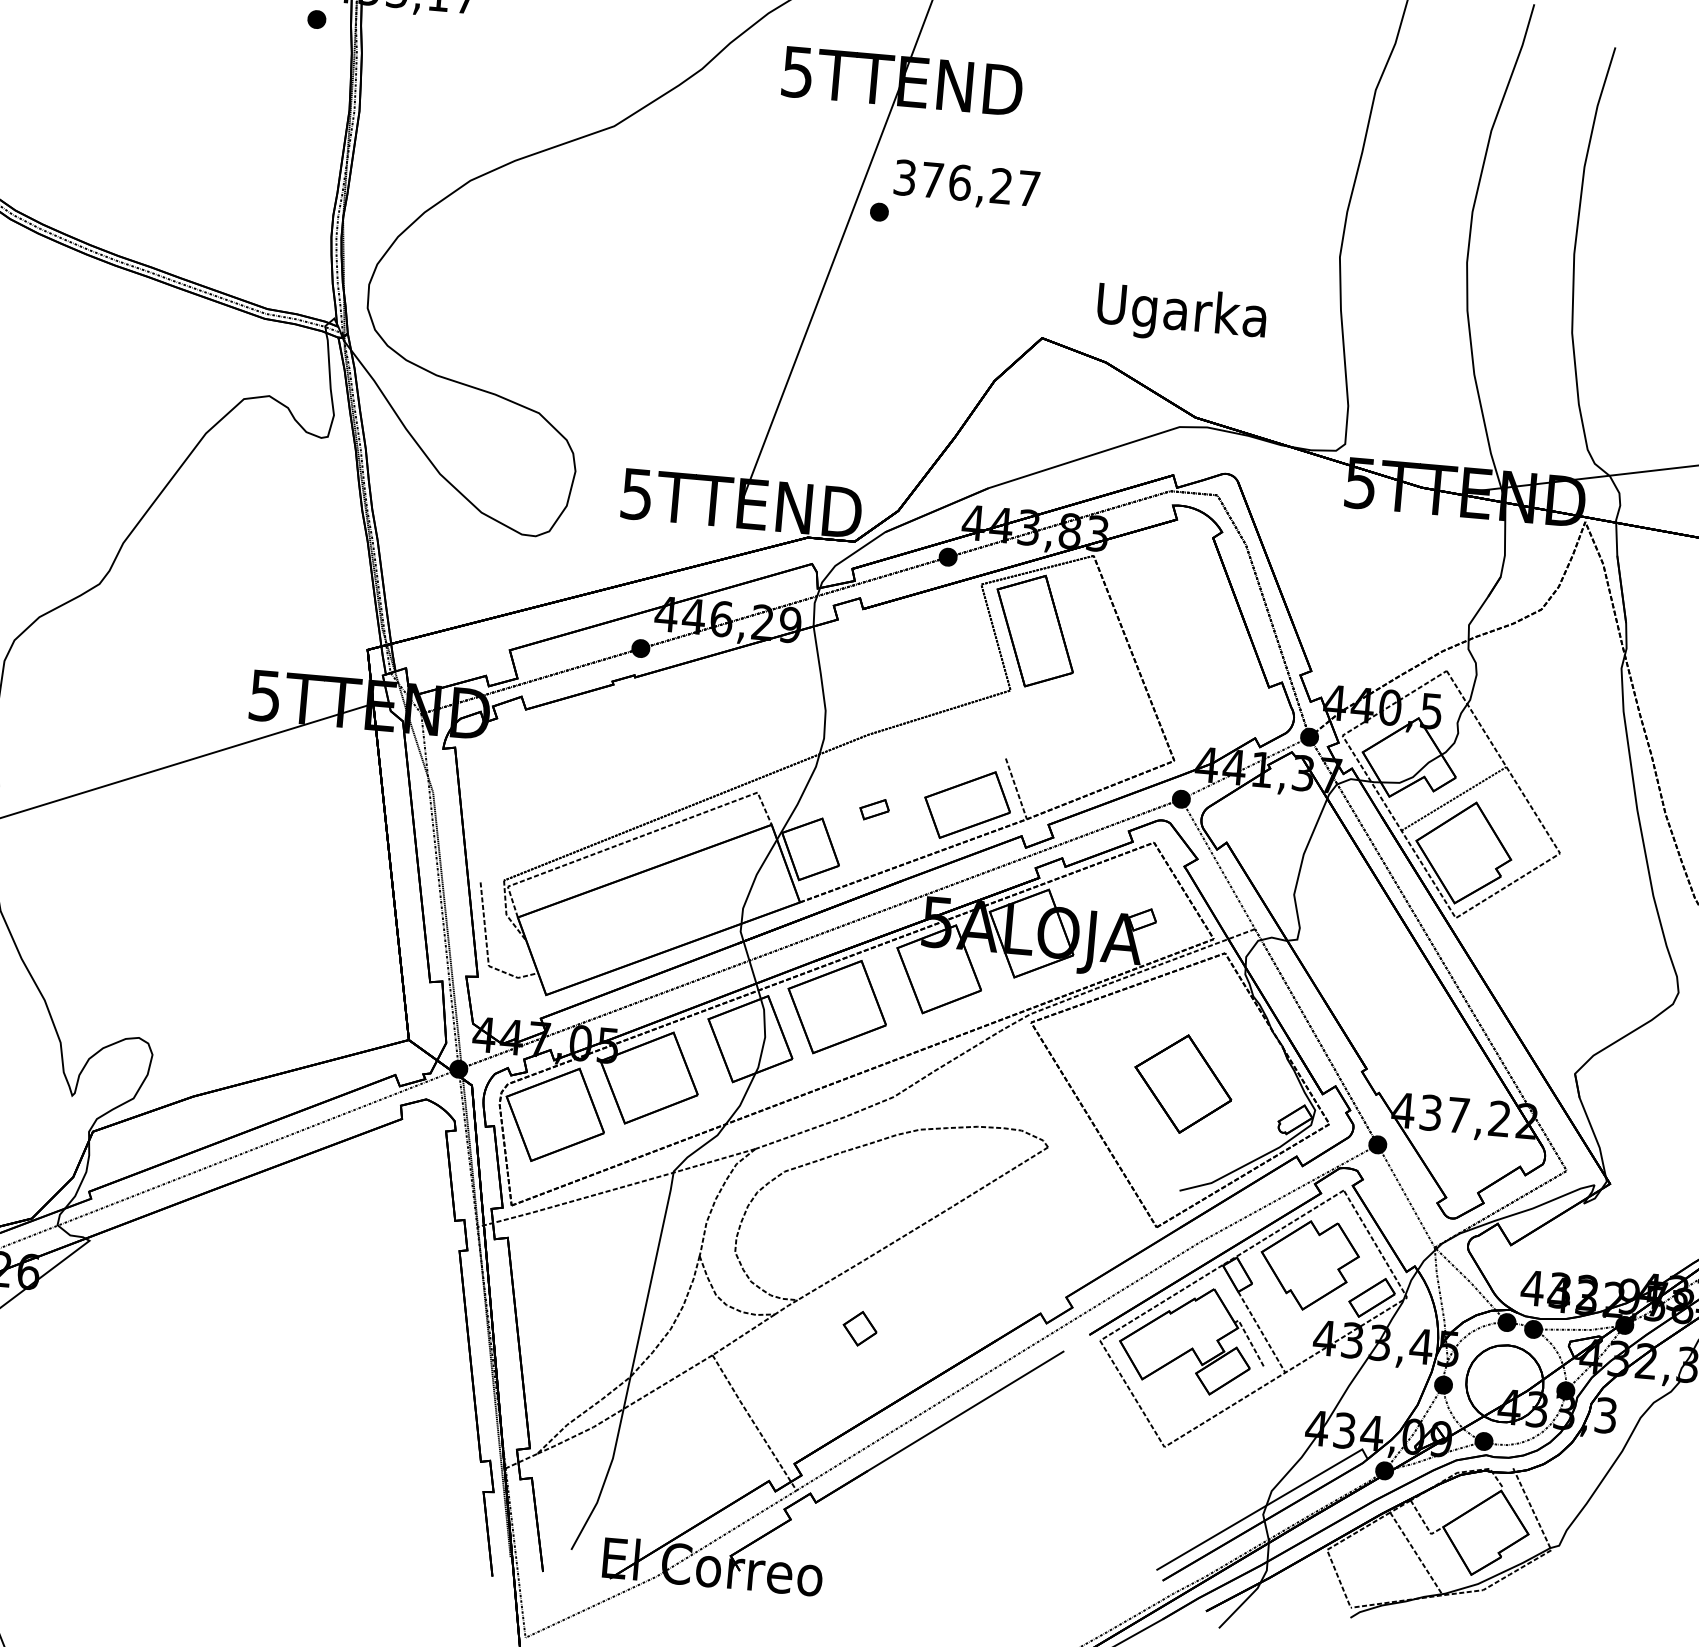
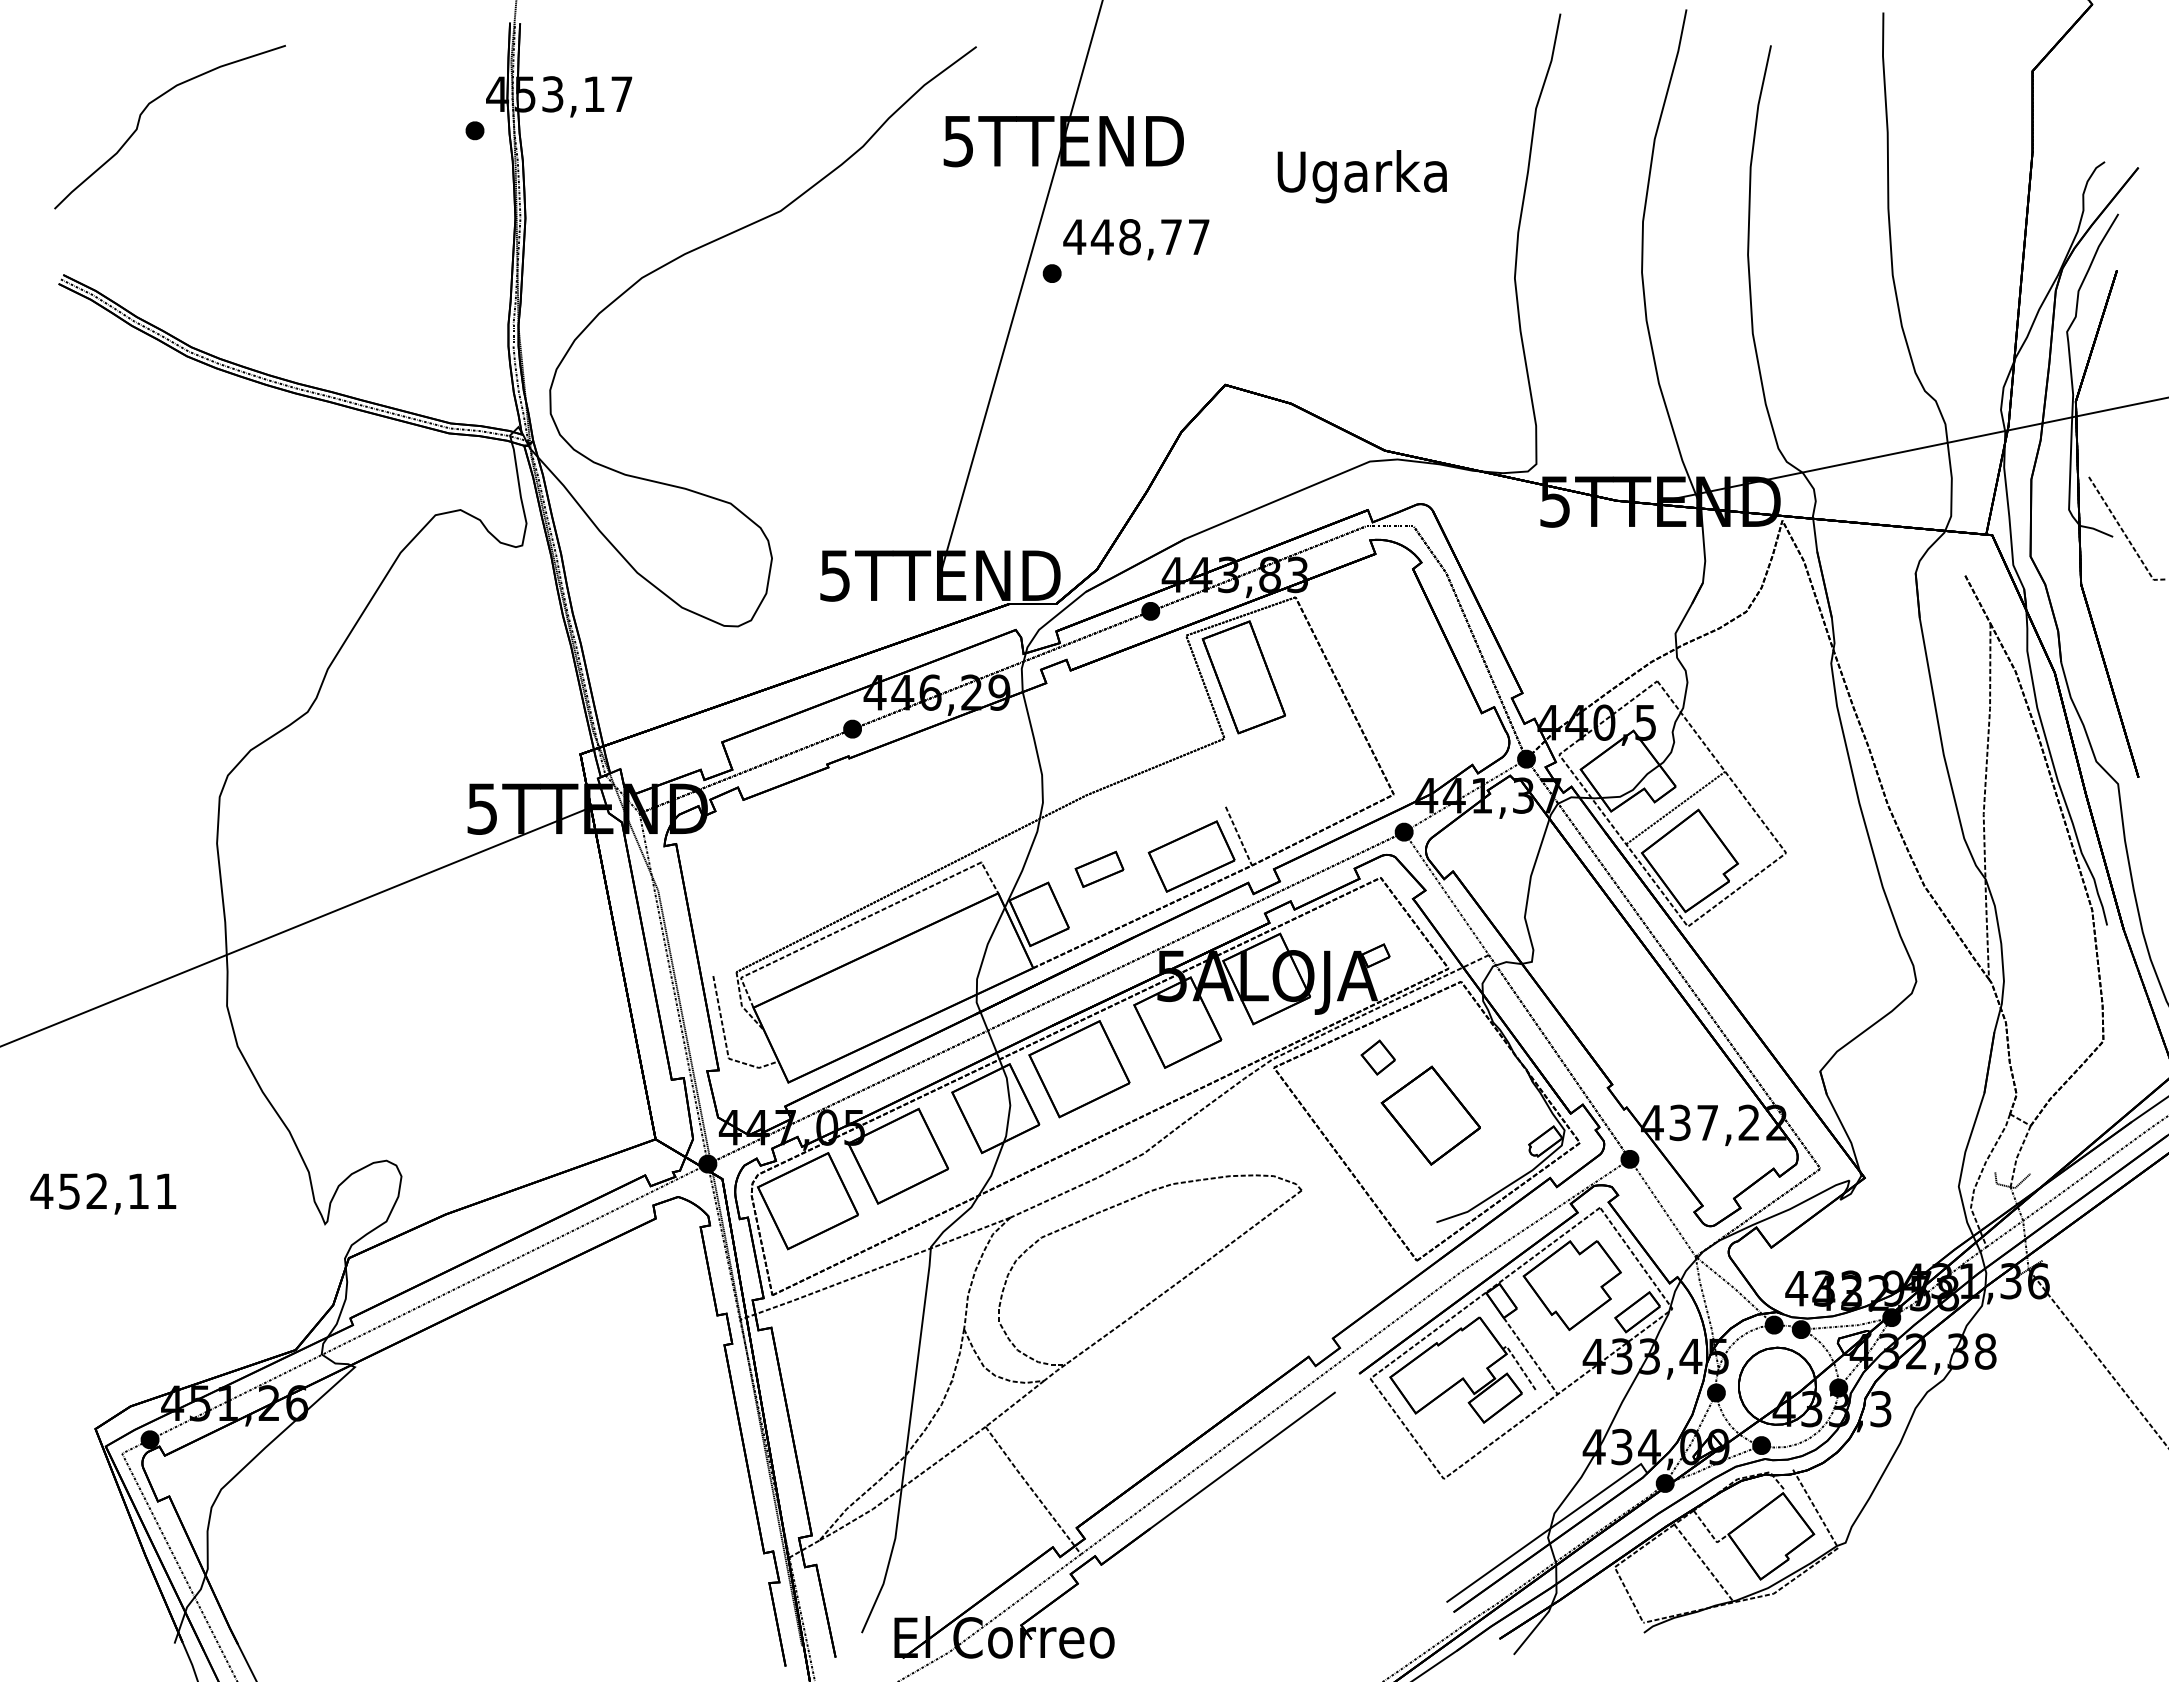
text: (952, 182) -> (1122, 237), 376,27 -> 448,77
text: (1180, 314) -> (1361, 176), moved
part: (874, 808) -> (1099, 868), size x1.67
part: (859, 1328) -> (1377, 1057), moved

